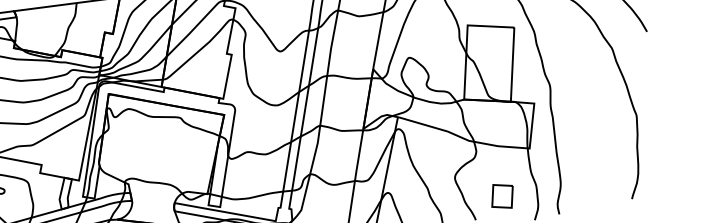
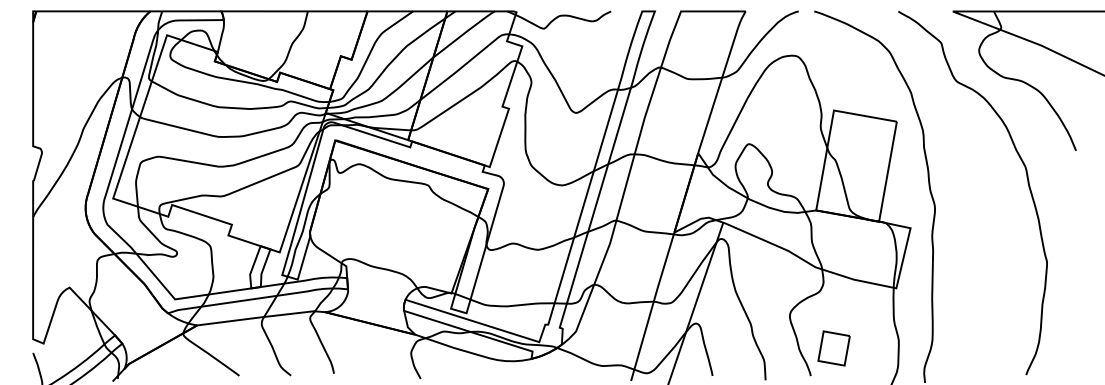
part: (502, 196) -> (833, 348), moved

